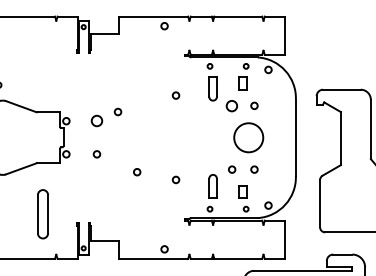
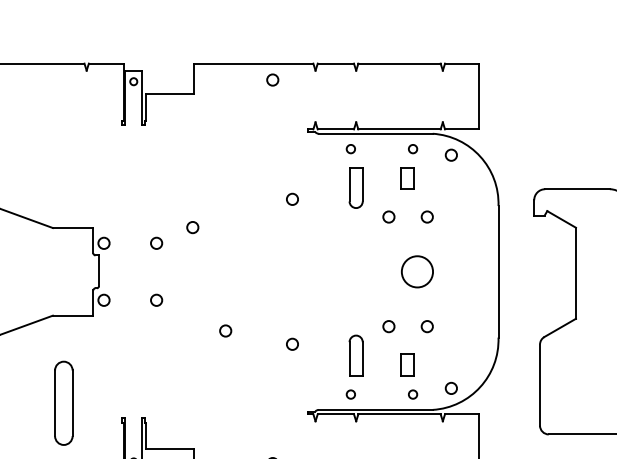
circle: (232, 105) -> (389, 216), size x0.62
circle: (96, 121) -> (155, 243), size x0.62
circle: (248, 137) -> (417, 271), size x0.62

